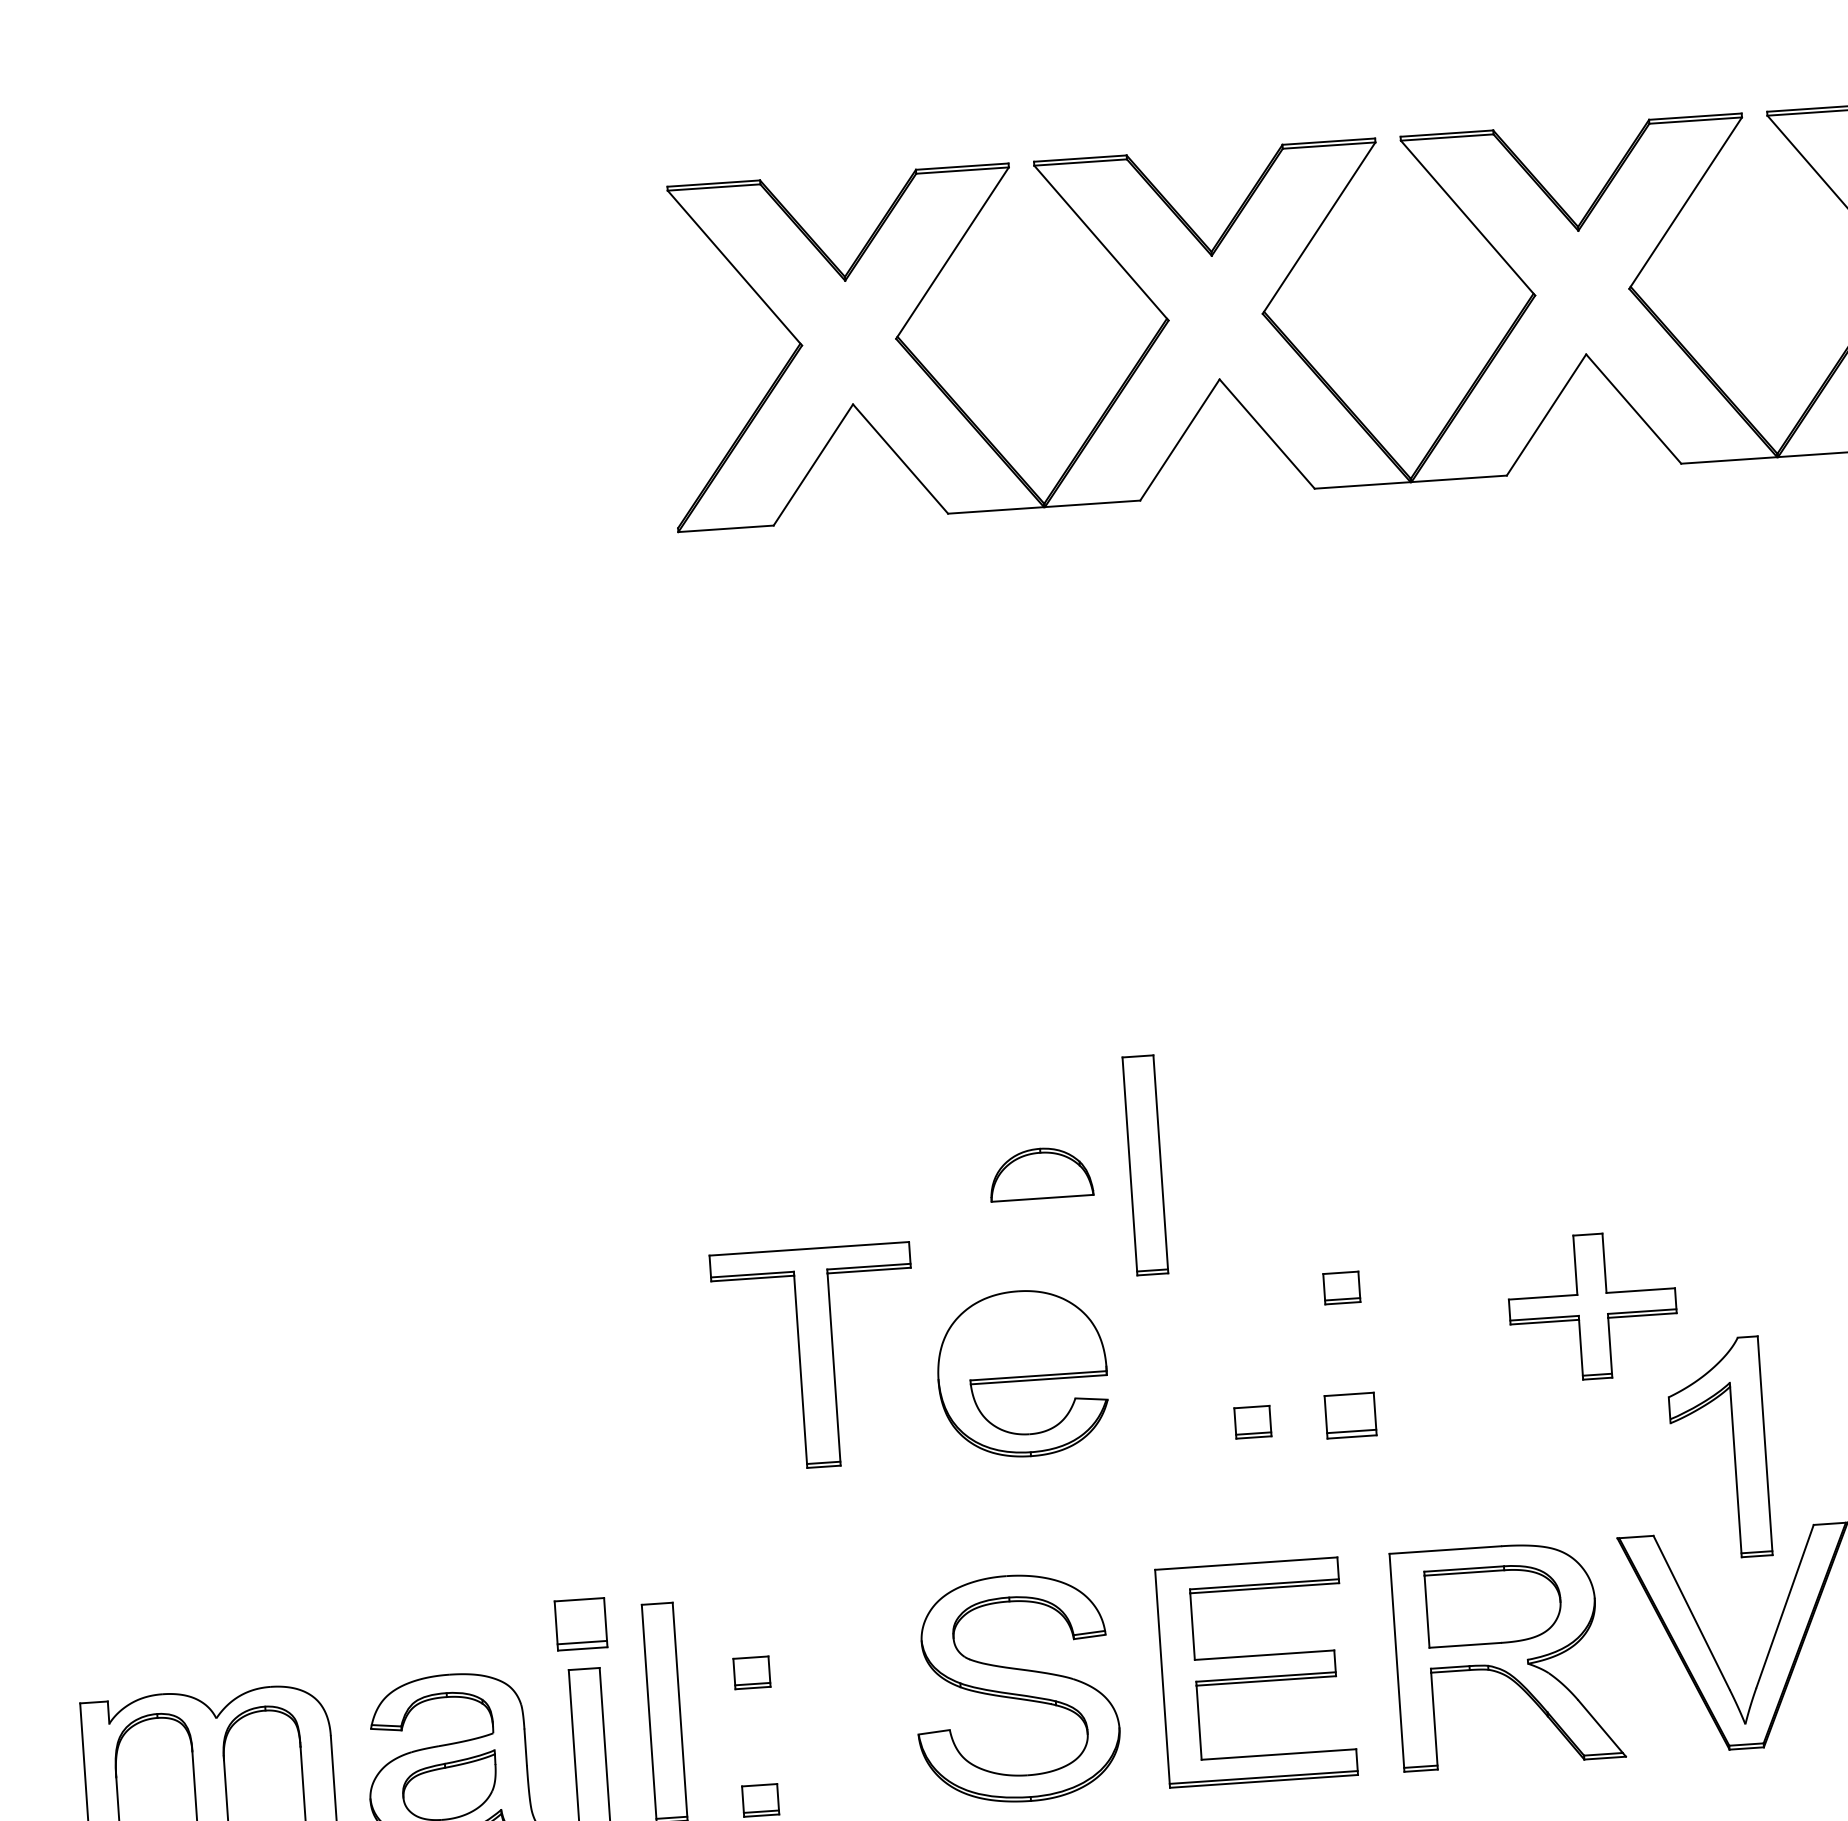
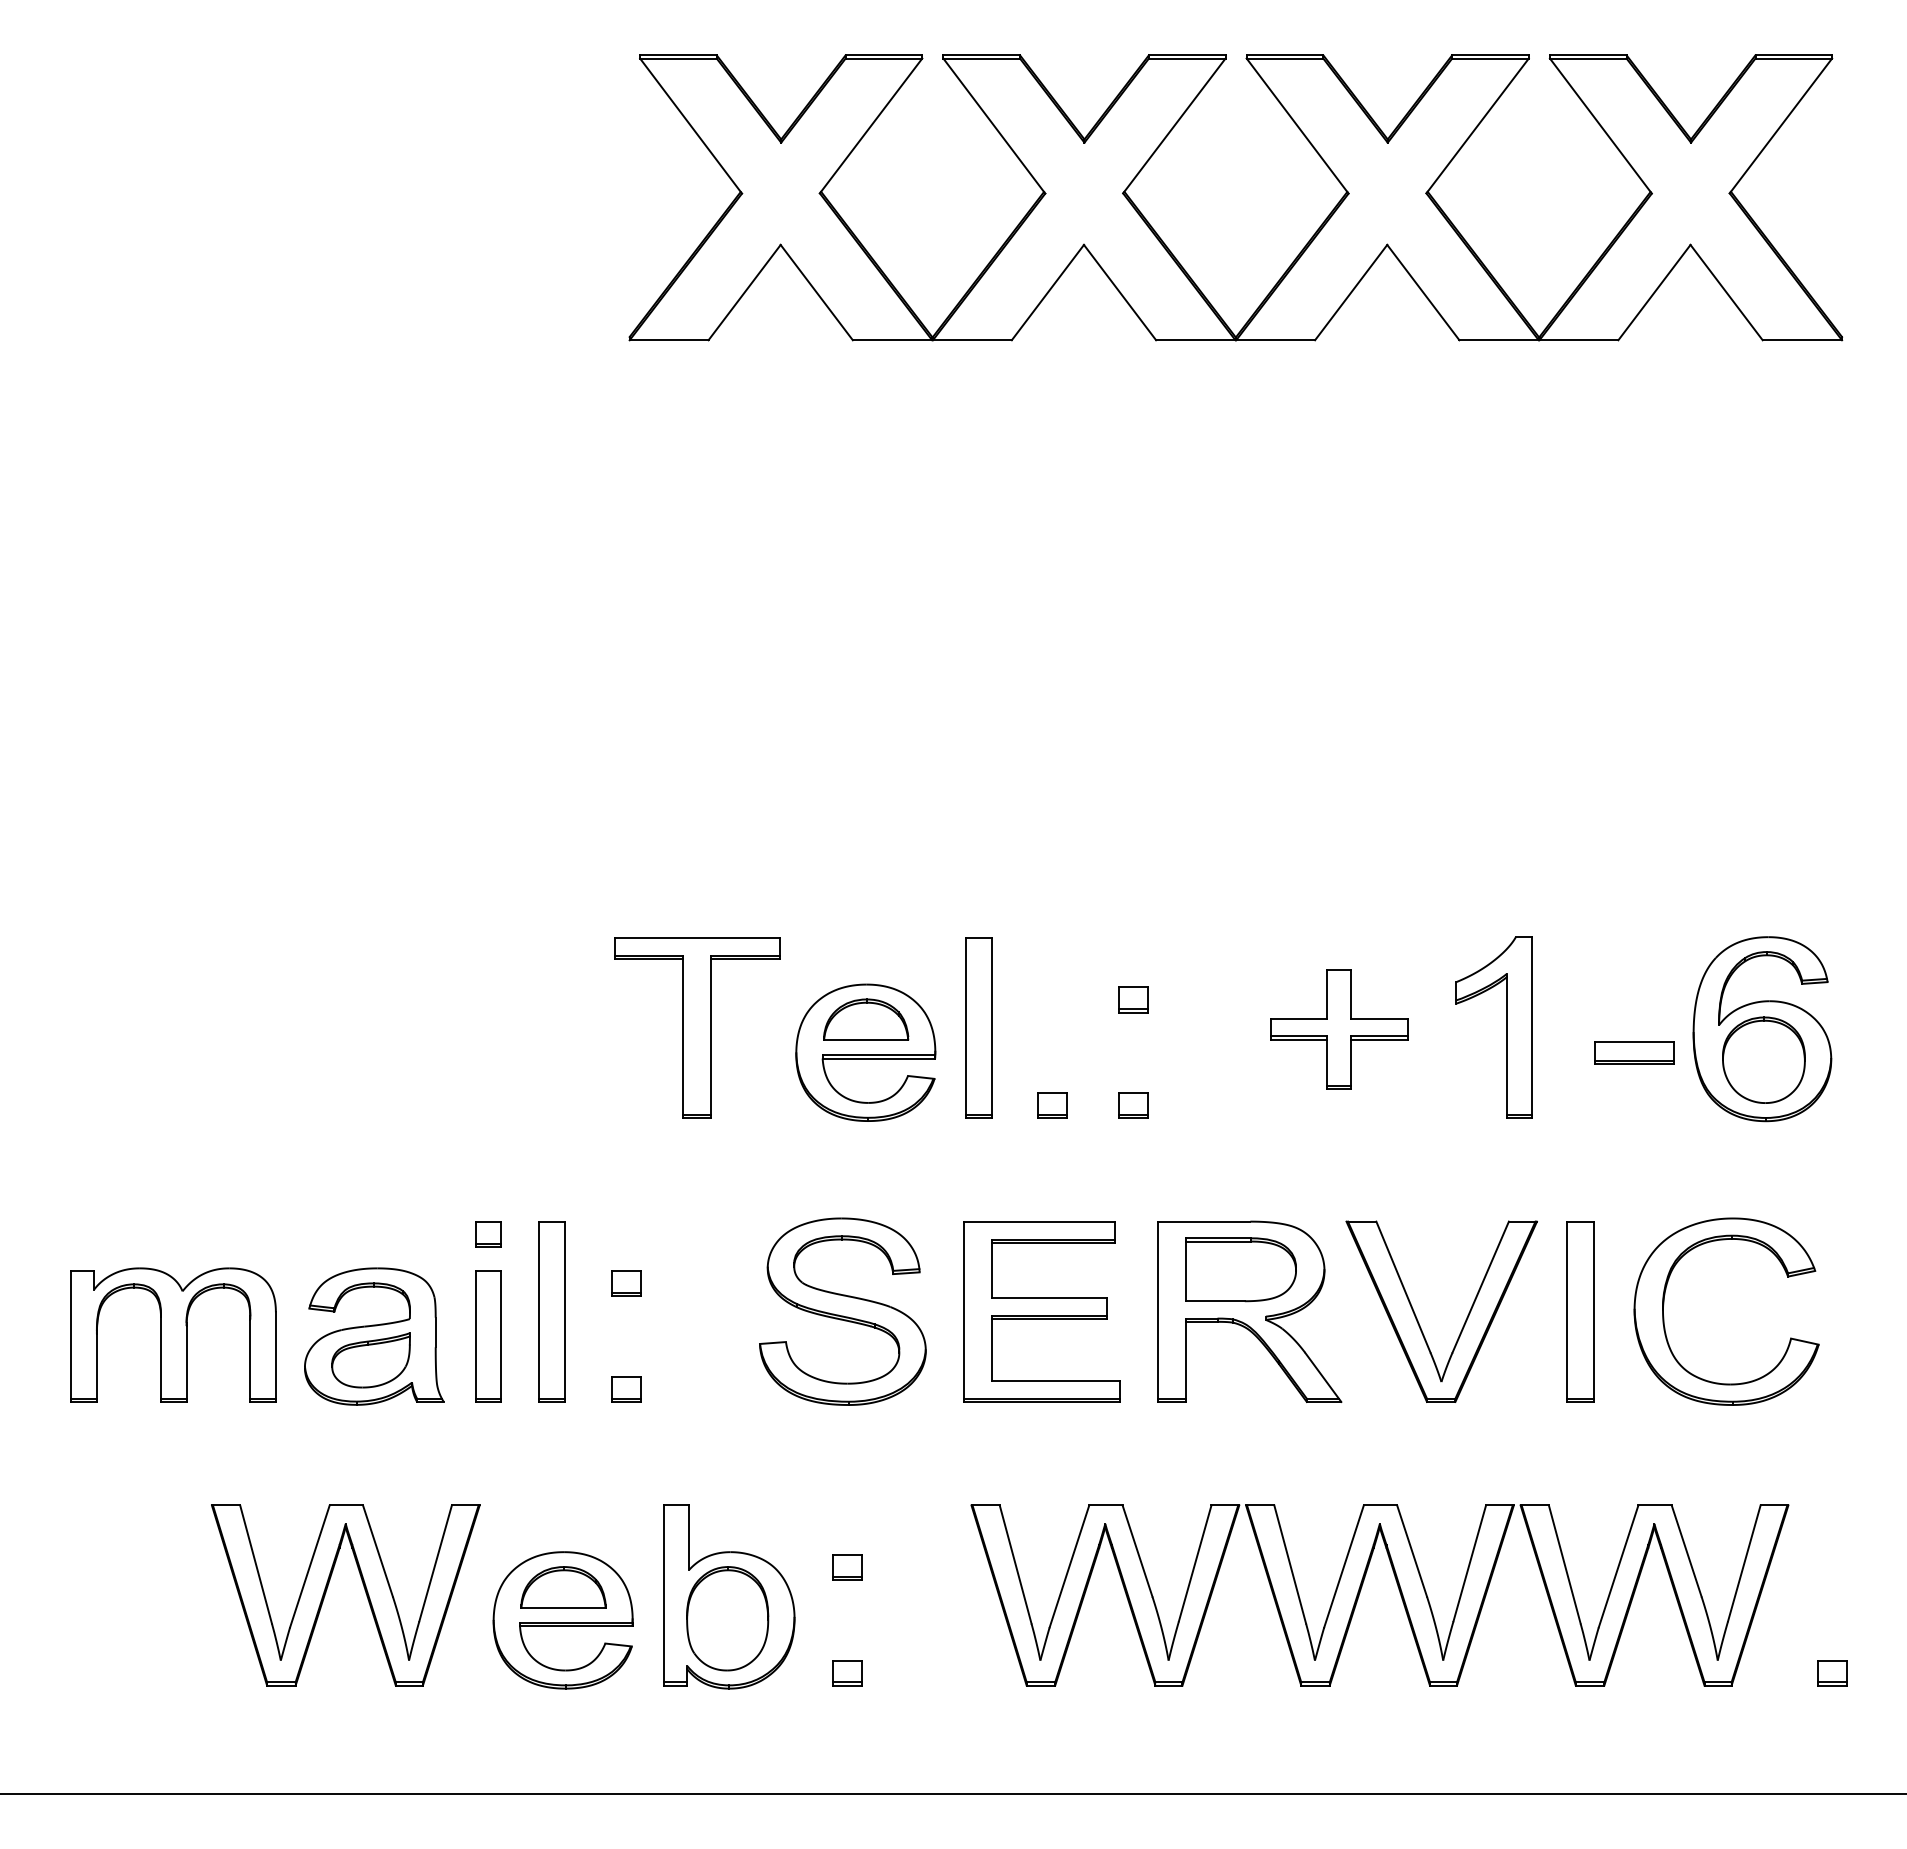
part: (1145, 1164) -> (978, 1027), moved
part: (1041, 1173) -> (866, 1019), moved
part: (1350, 1415) -> (1133, 1105), size x0.71
part: (1733, 1447) -> (1506, 1027), moved
part: (581, 1624) -> (488, 1234), size x0.62

